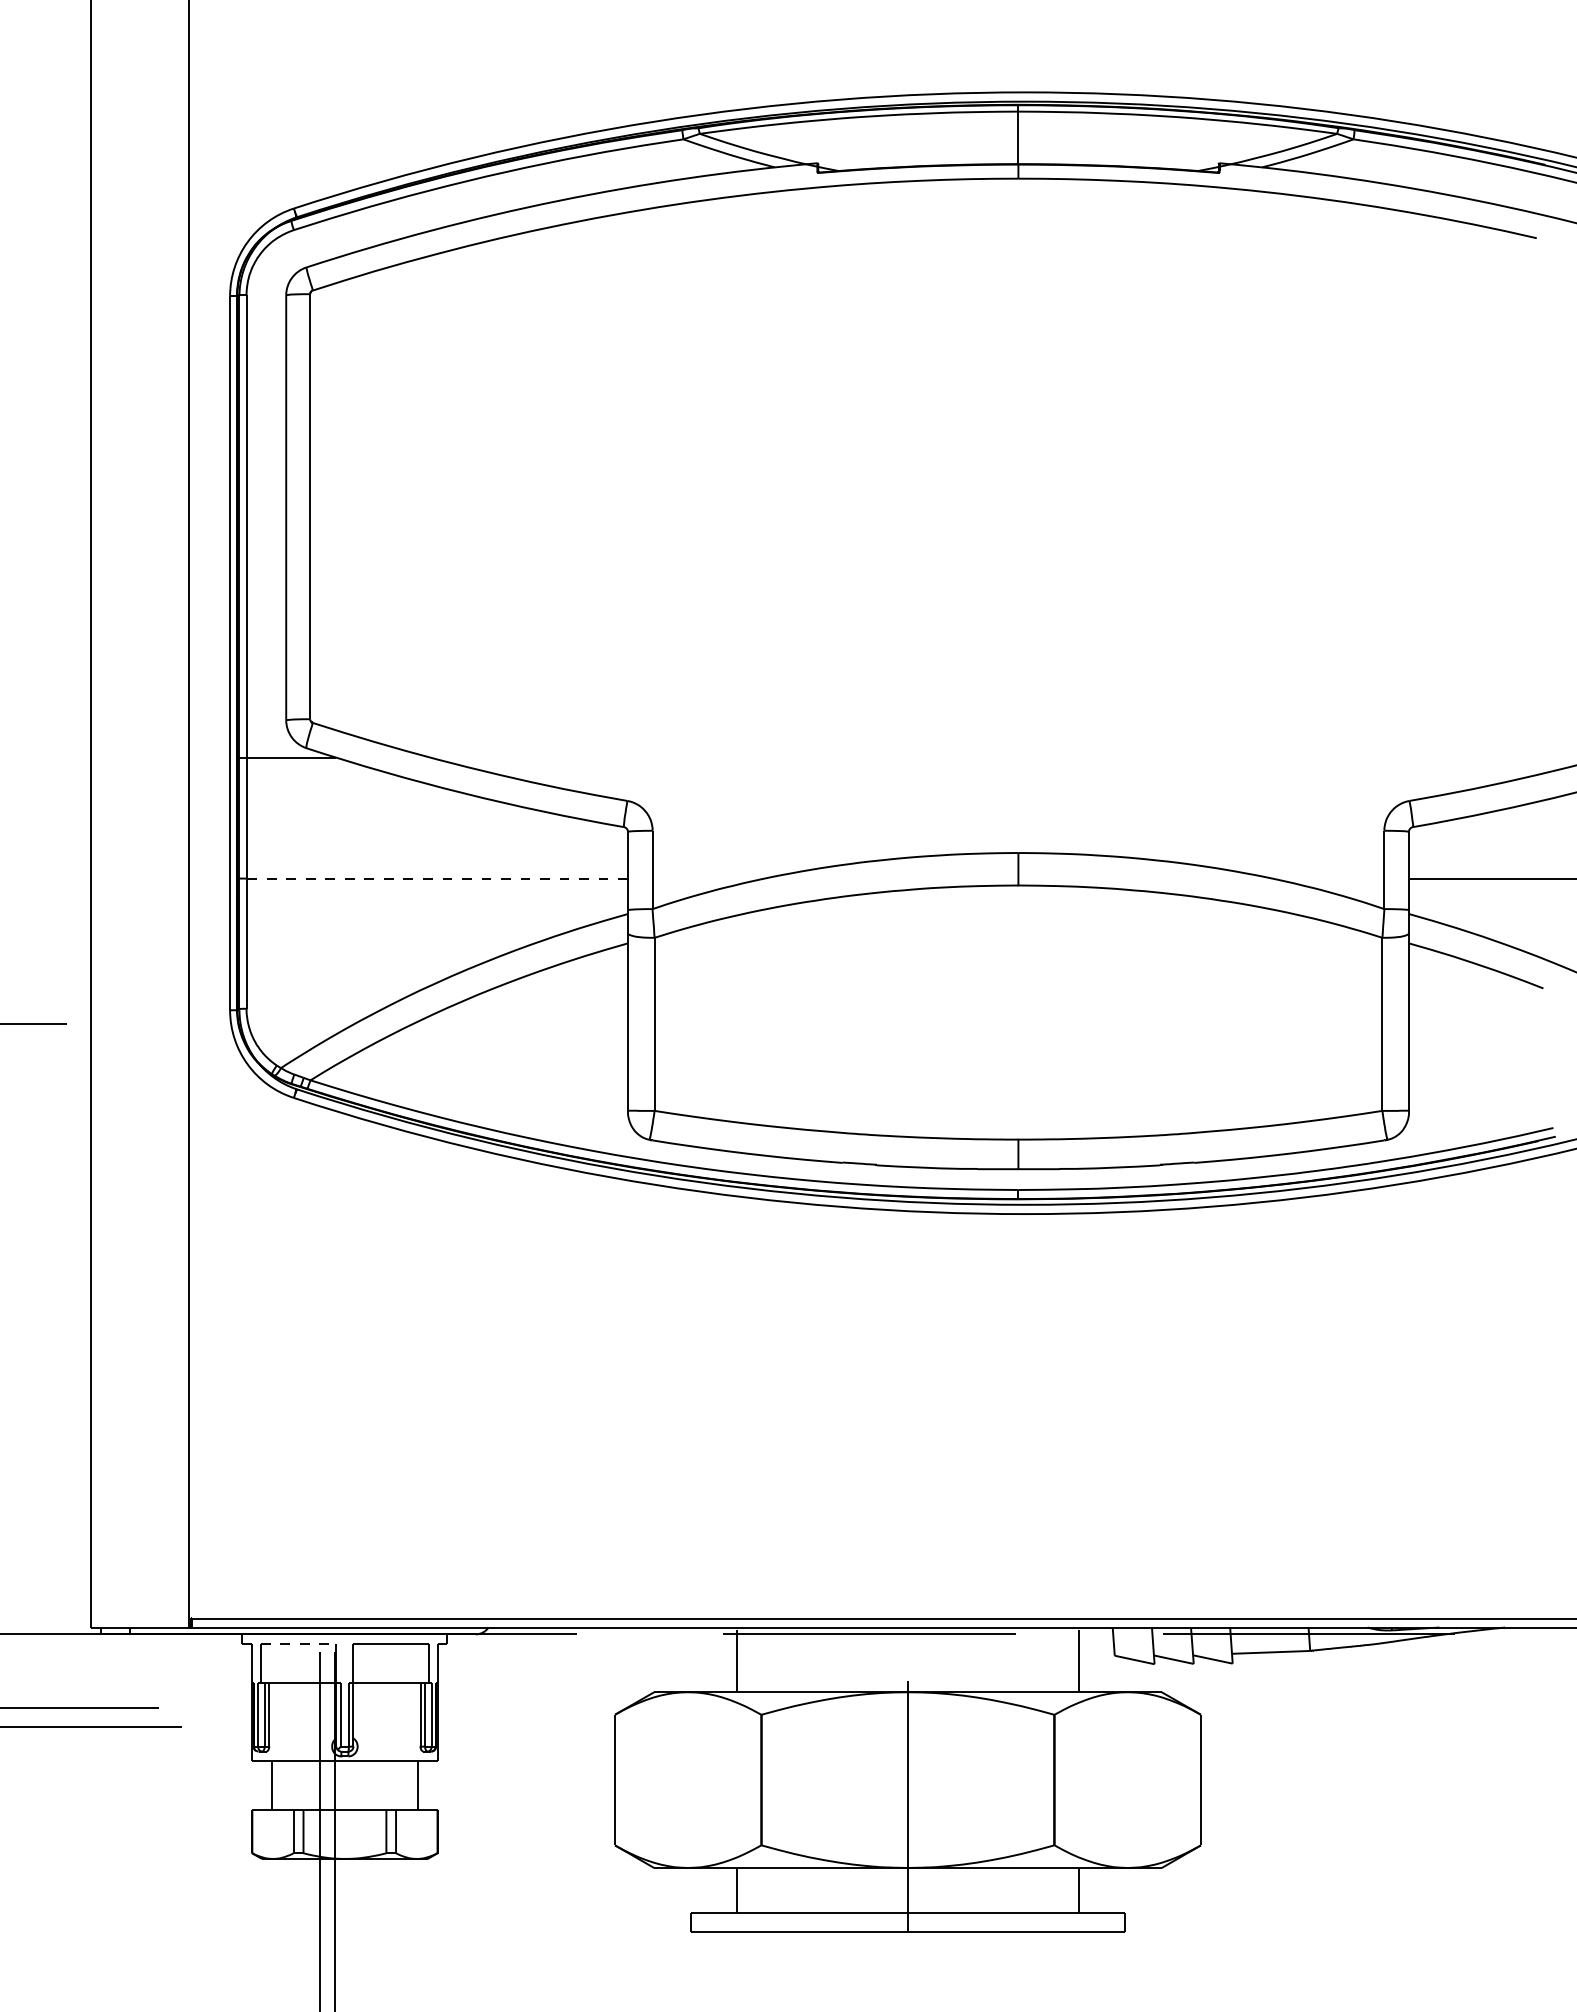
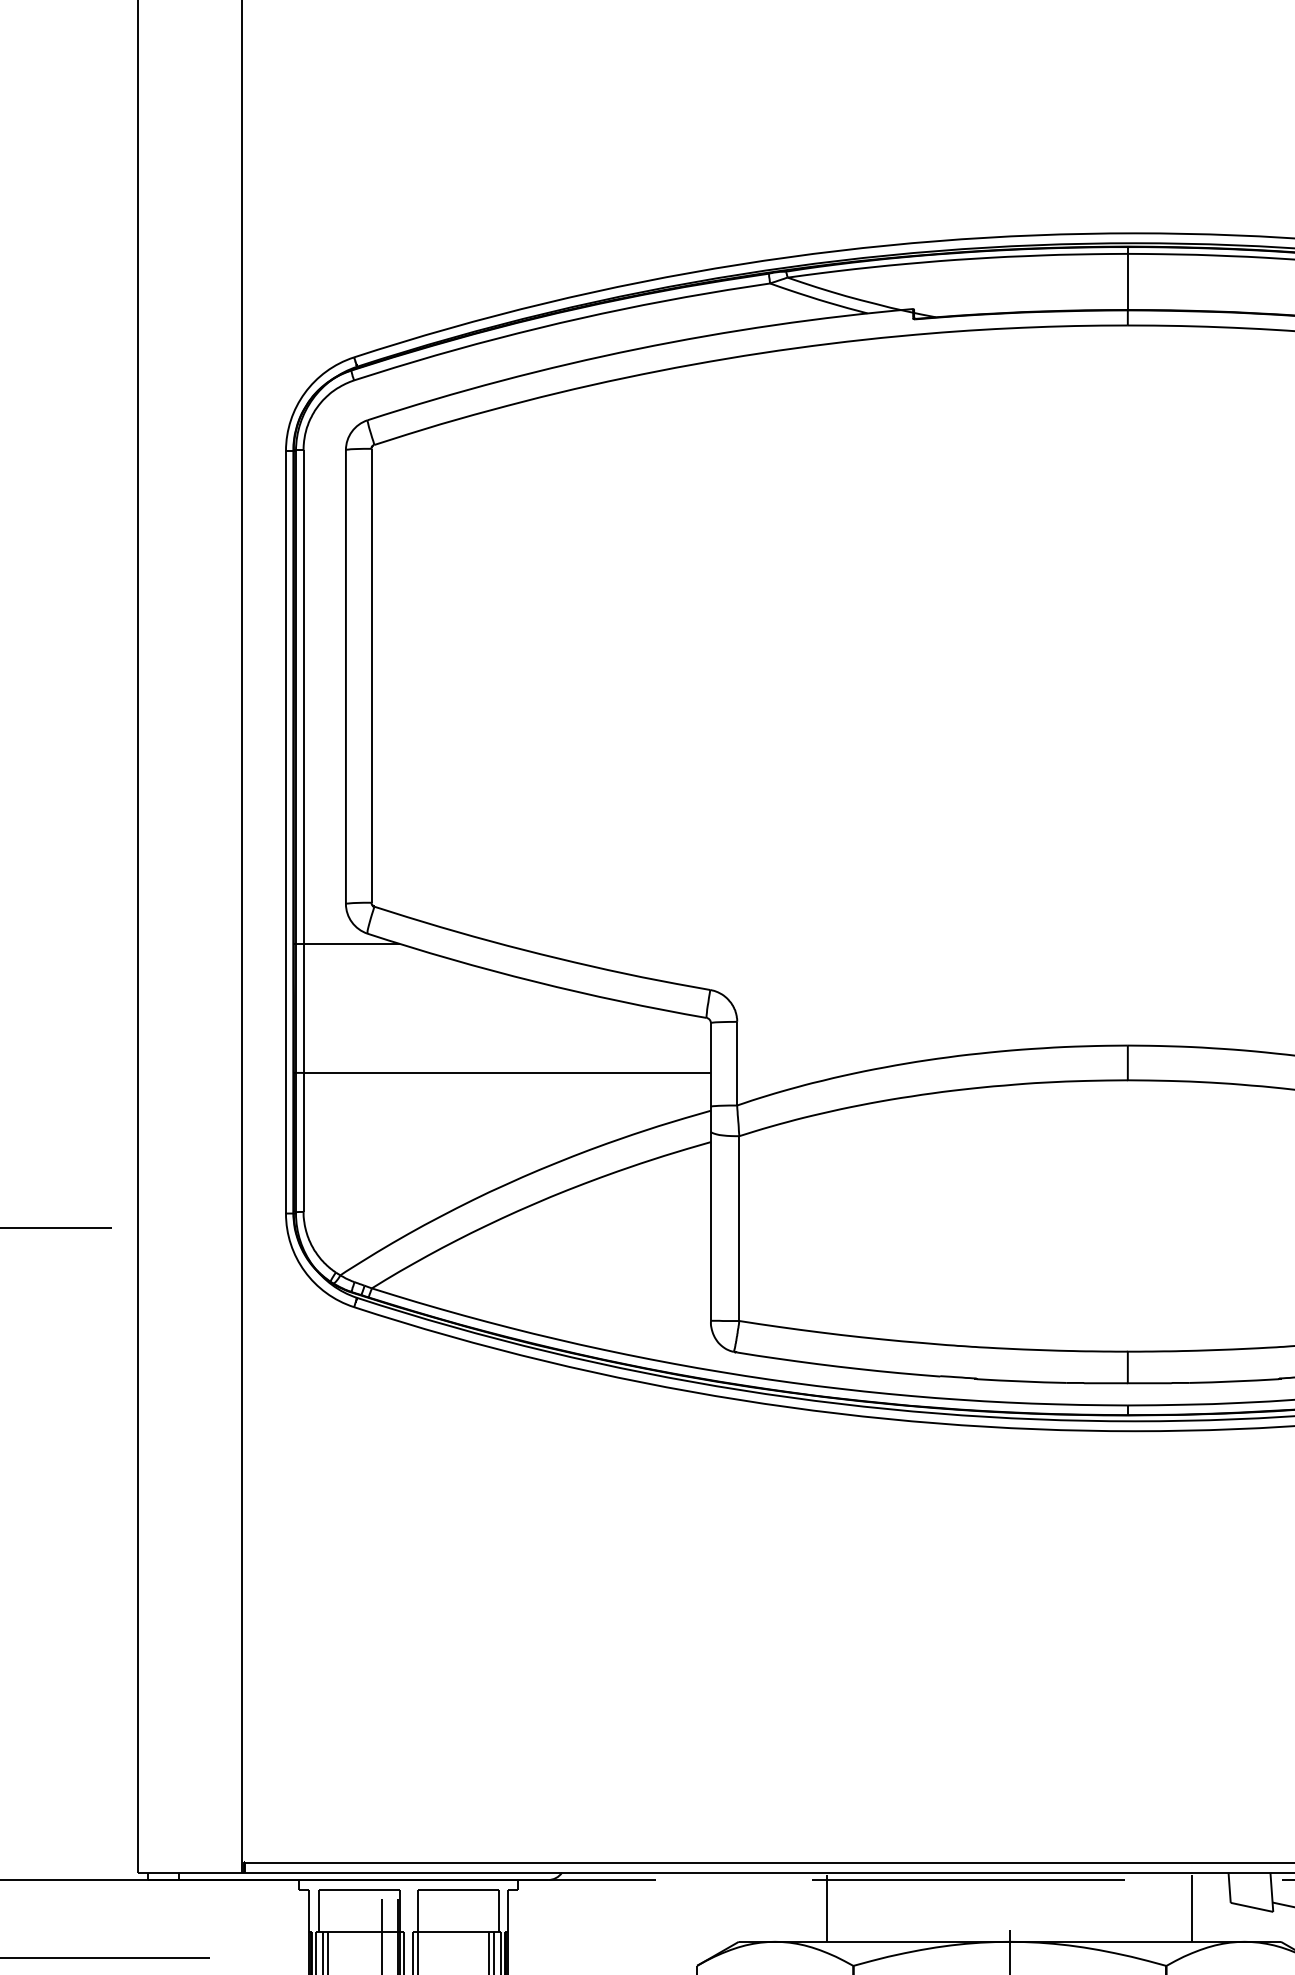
line: (437, 878) -> (507, 1072), dashed -> solid
line: (298, 1644) -> (359, 1890), dashed -> solid

